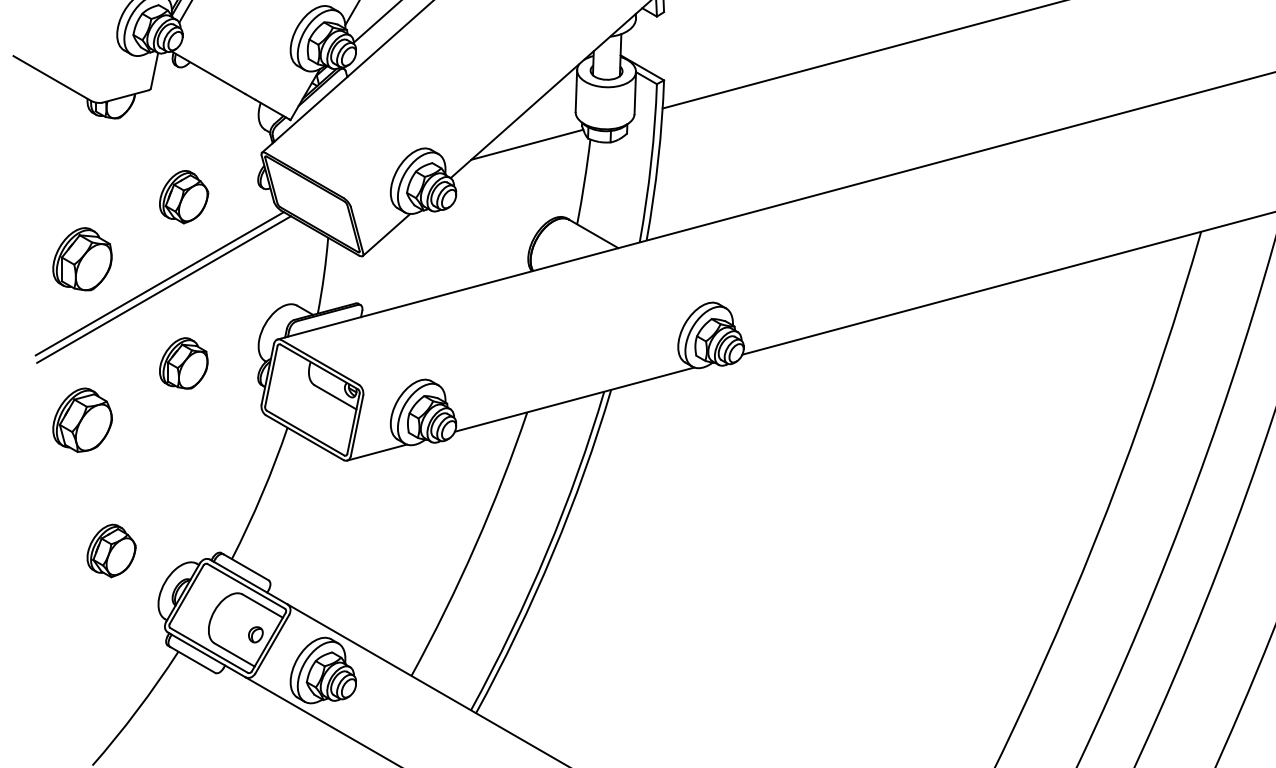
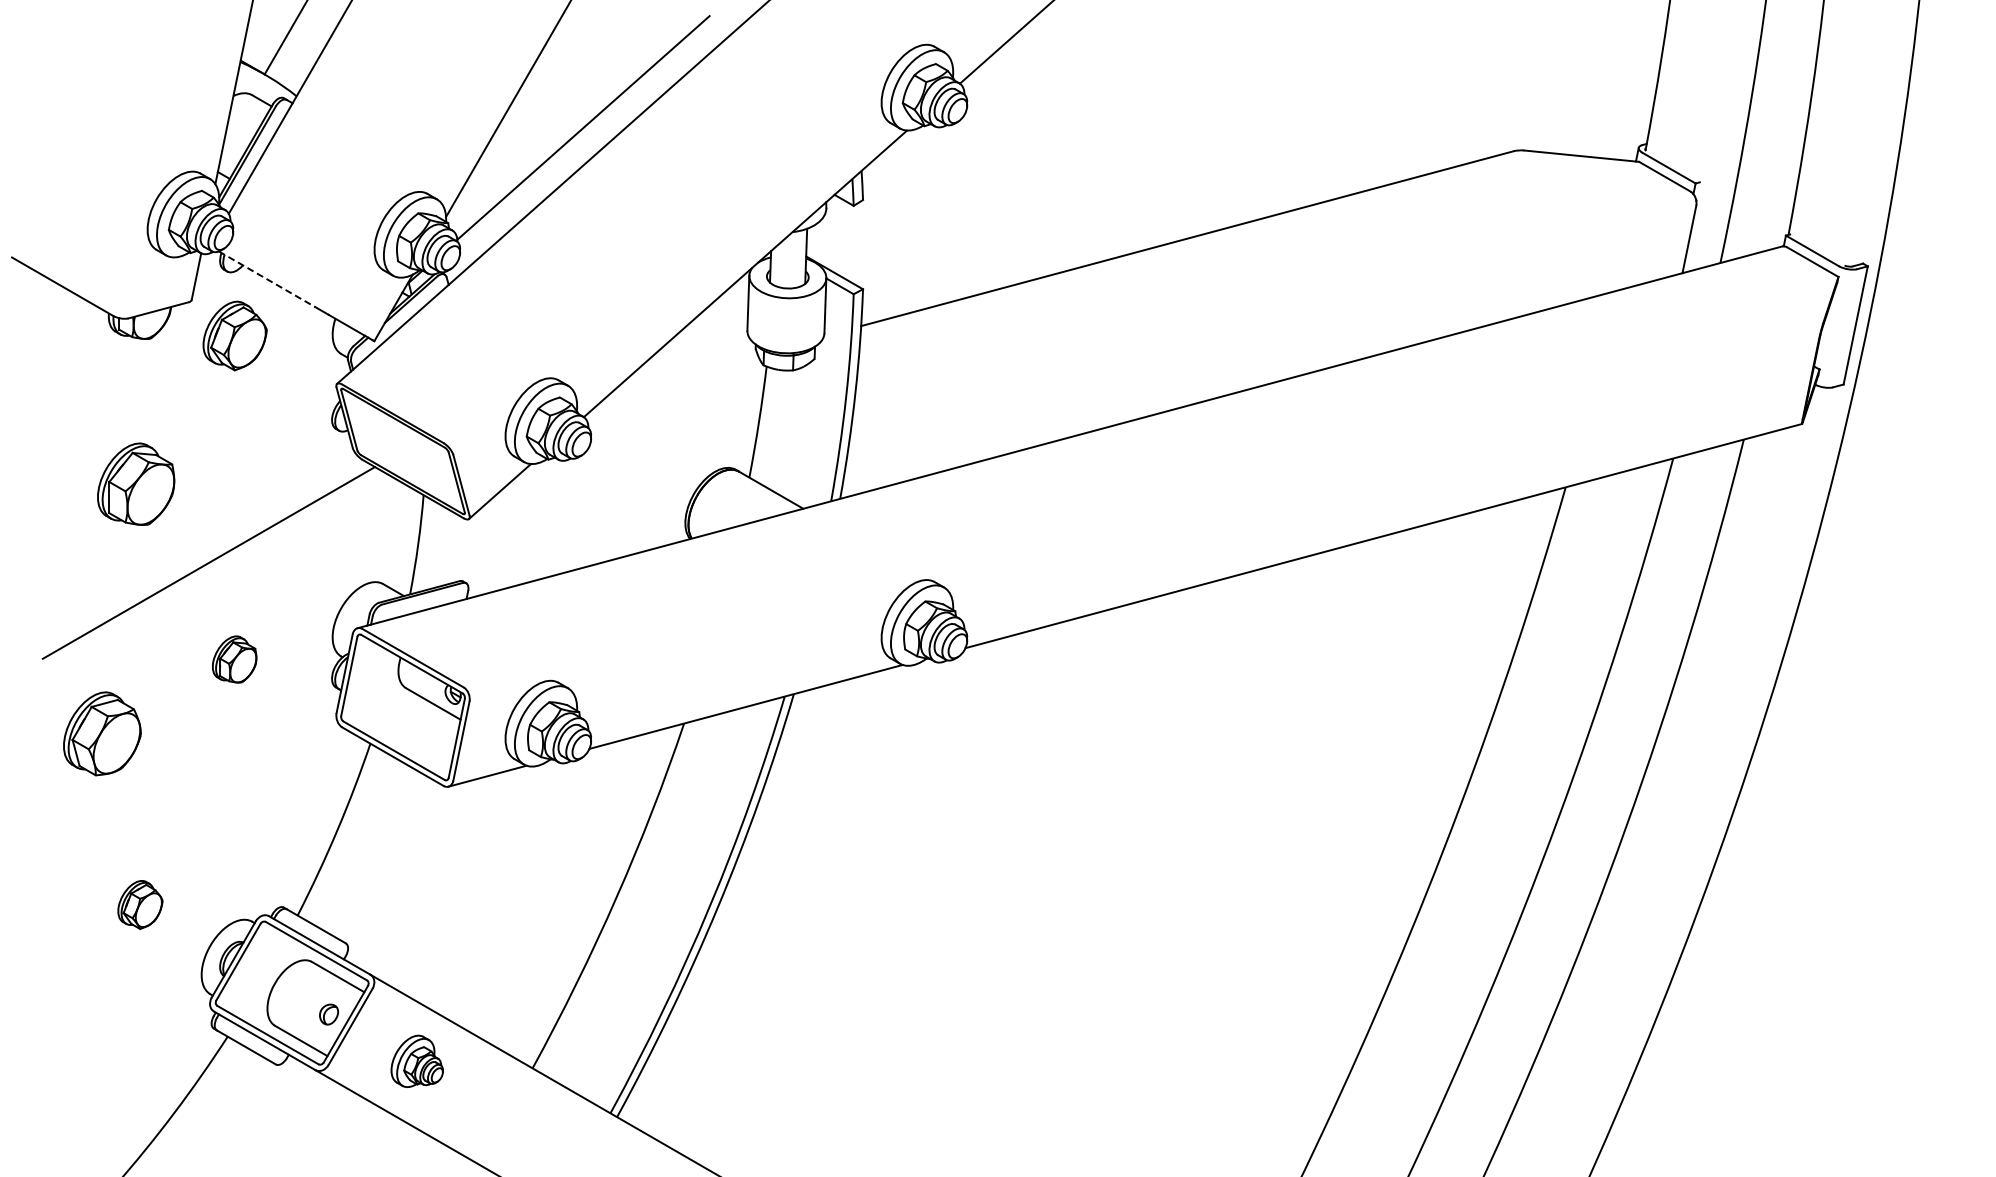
line: (208, 72) -> (267, 279), solid -> dashed
line: (527, 144) -> (684, 373), removed
part: (183, 196) -> (234, 335), moved
part: (82, 258) -> (136, 483), moved
line: (159, 283) -> (203, 555), removed
part: (183, 363) -> (234, 659), size x0.7
part: (111, 550) -> (140, 904), size x0.7
part: (322, 670) -> (416, 1061), size x0.6

